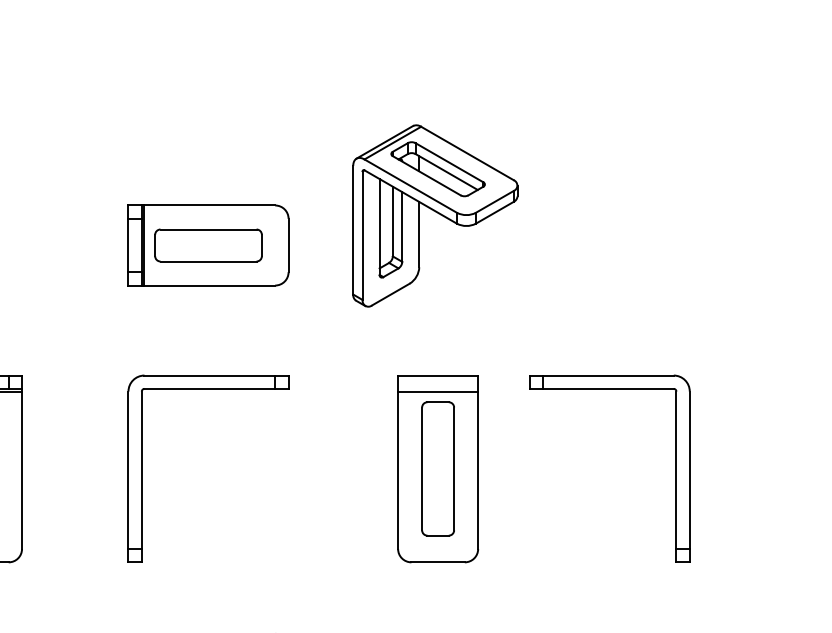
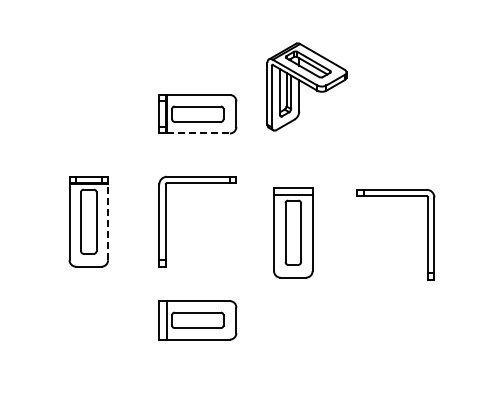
part: (434, 214) -> (306, 86), moved
line: (209, 285) -> (198, 133), solid -> dashed
part: (438, 468) -> (293, 232), moved
part: (675, 468) -> (427, 234), moved
line: (22, 470) -> (108, 222), solid -> dashed

